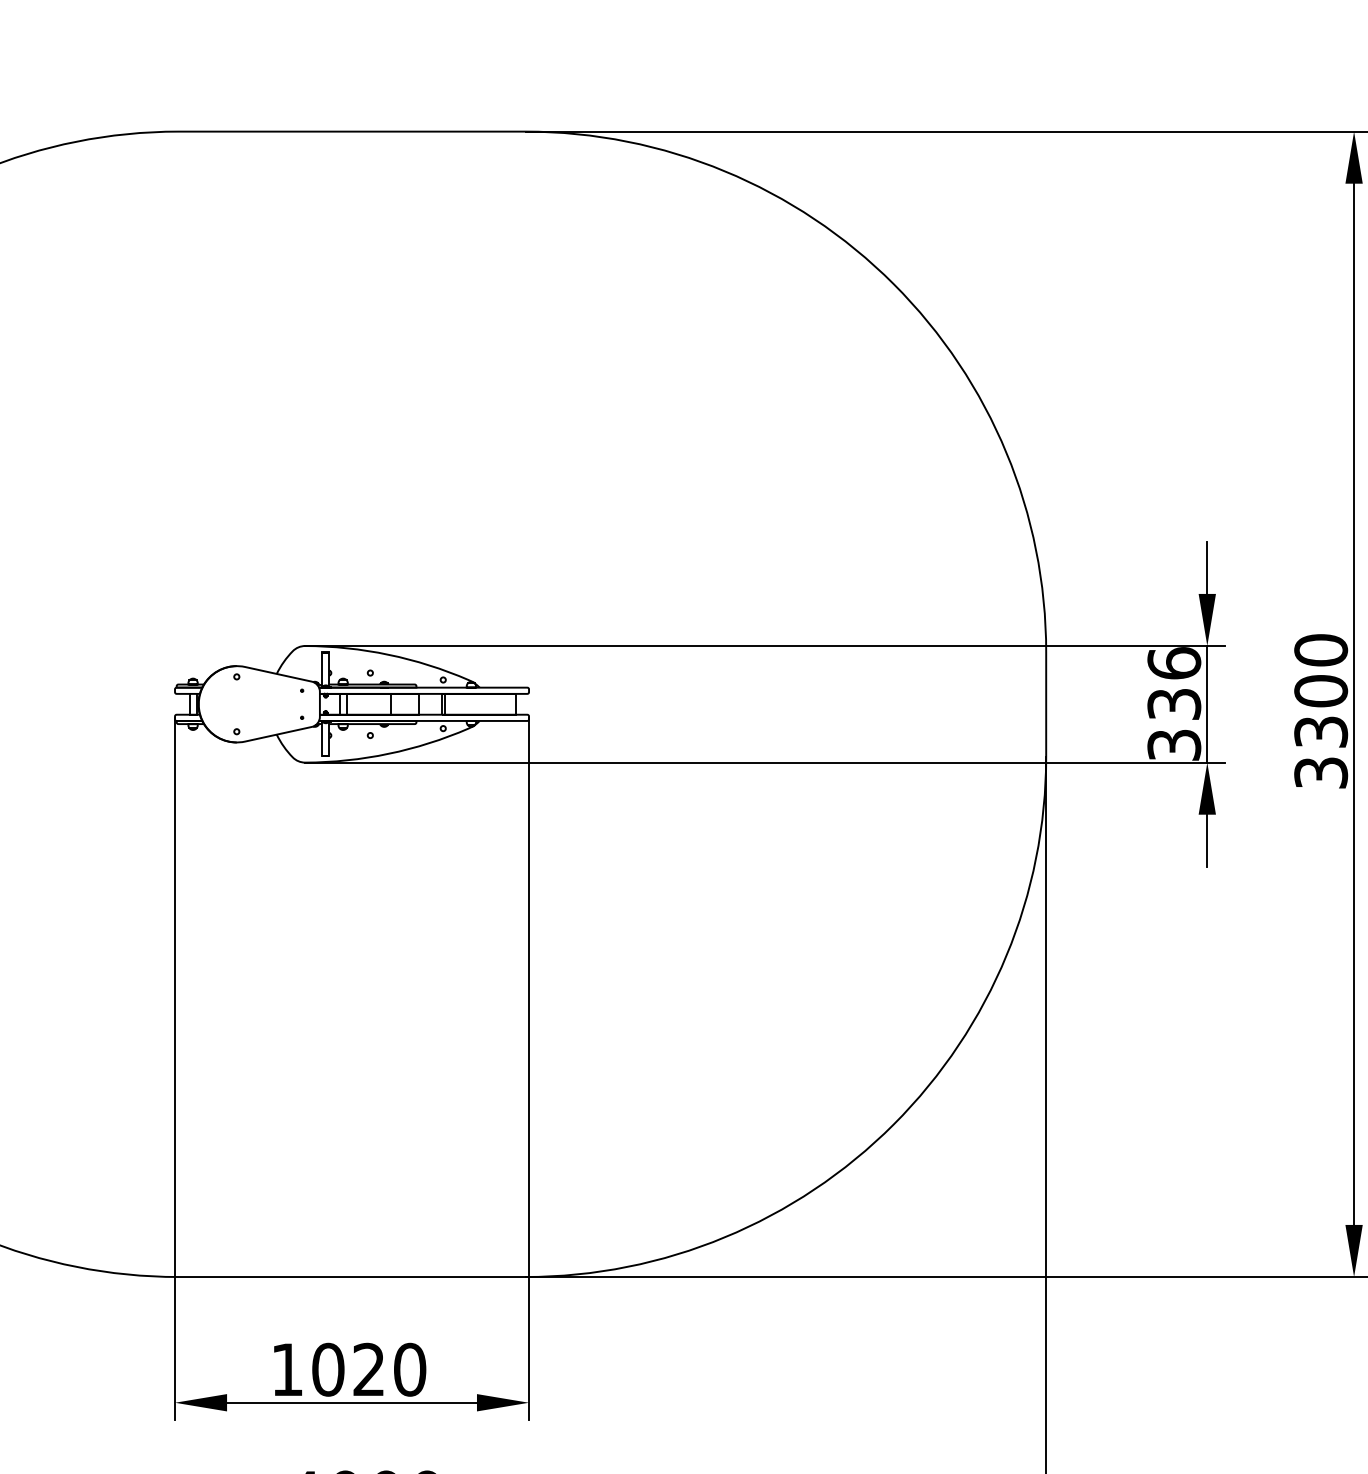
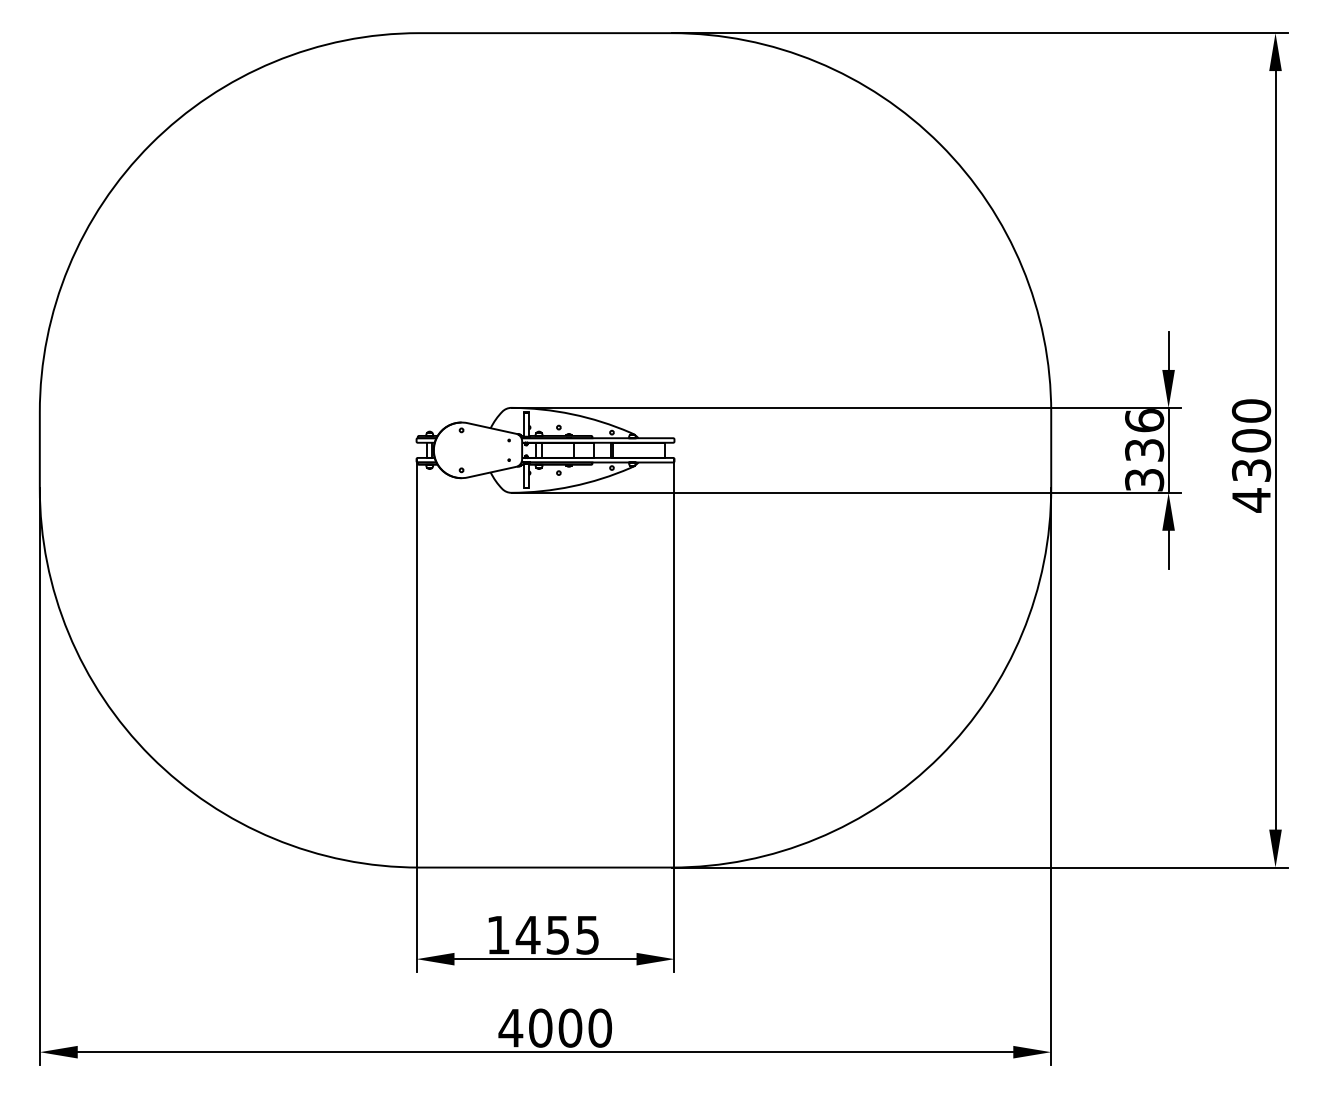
text: (1321, 773) -> (1251, 500), 3300 -> 4300
text: (368, 1368) -> (557, 934), 1020 -> 1455

